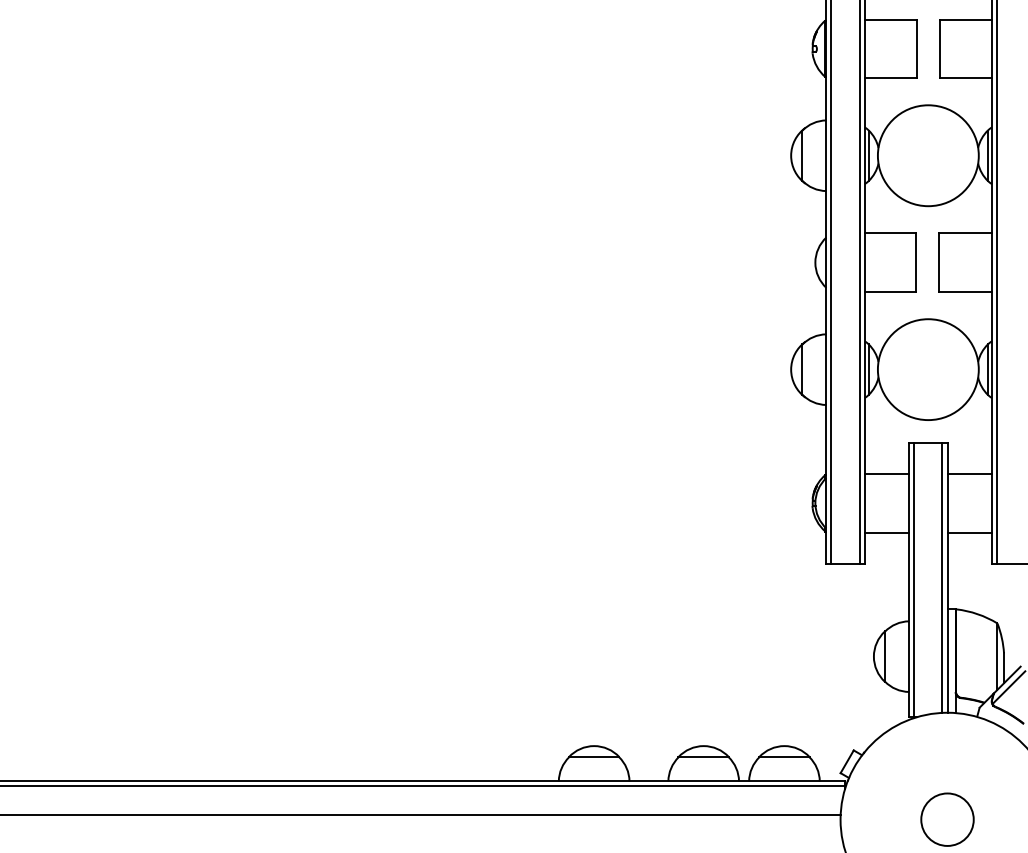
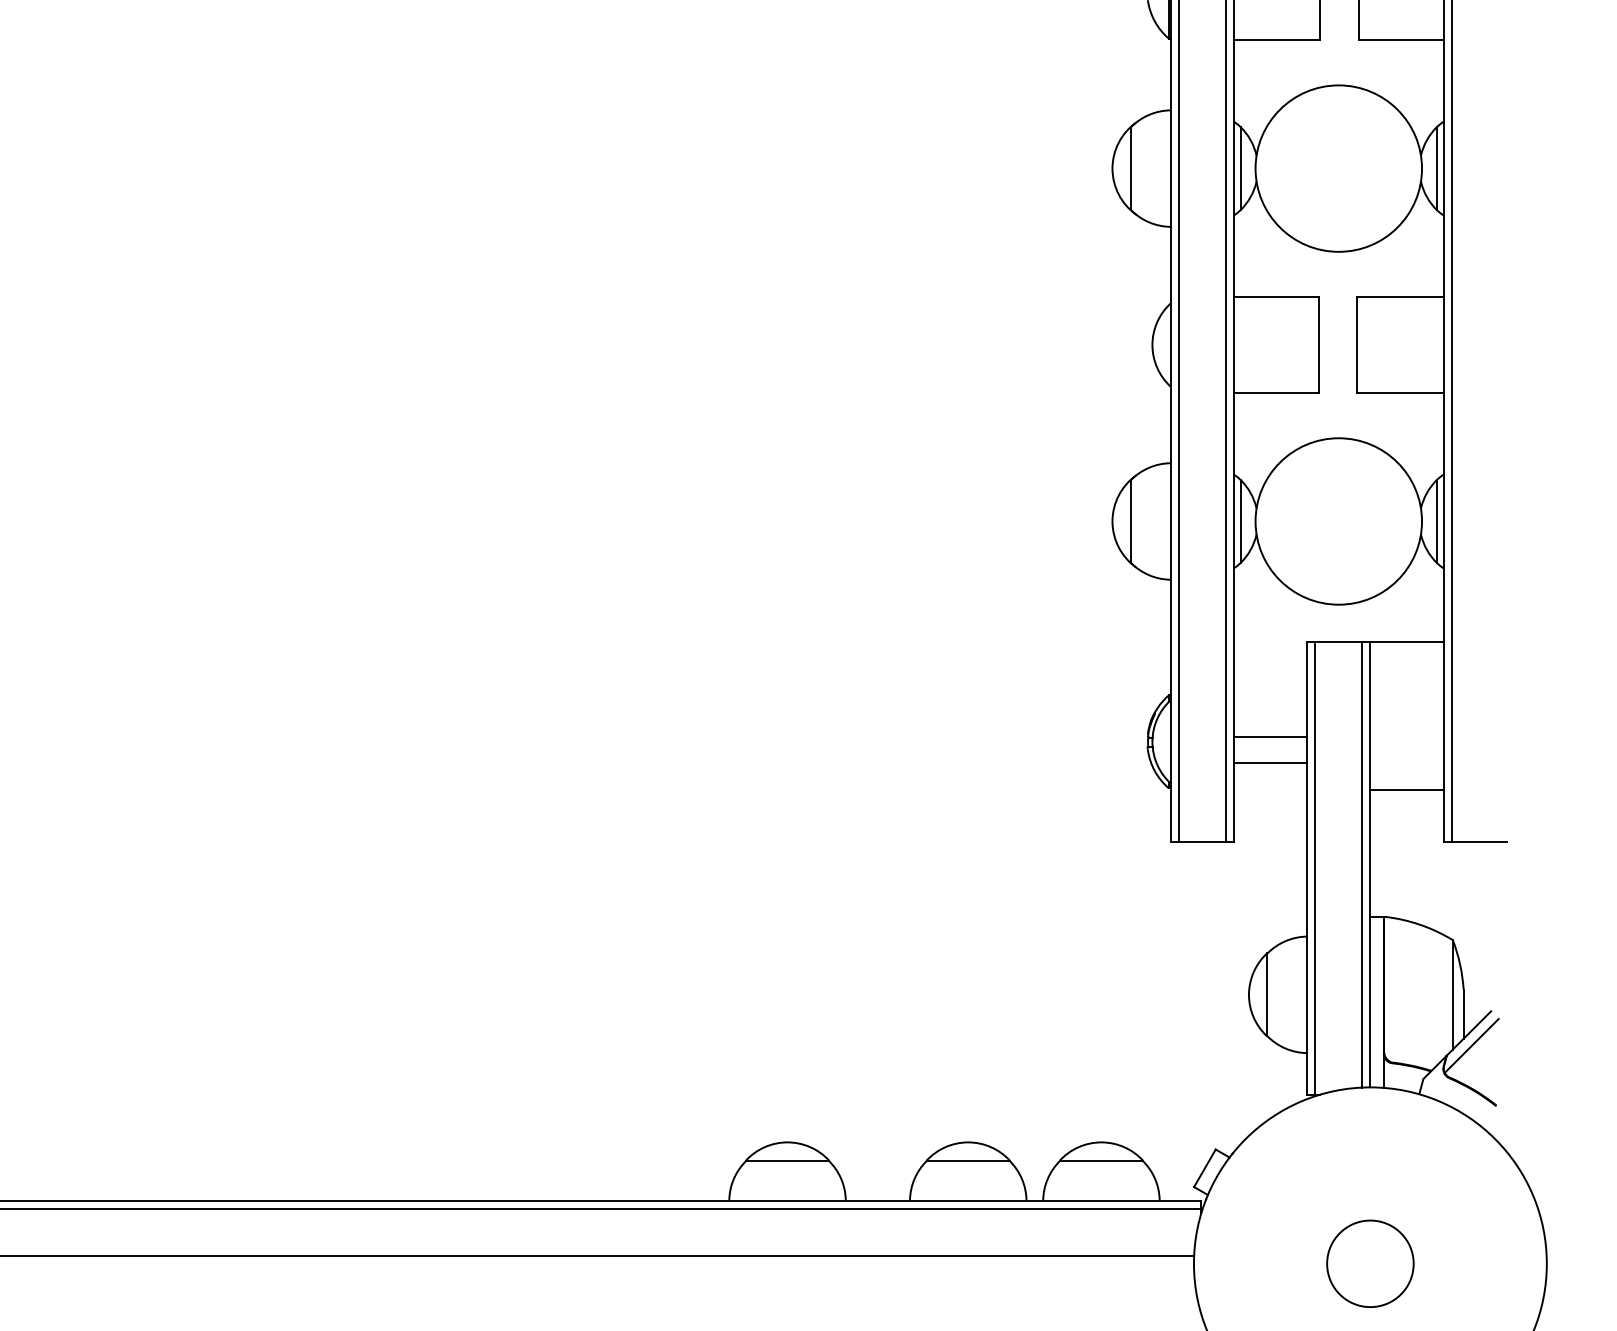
line: (886, 474) -> (1269, 763), moved
line: (969, 474) -> (1406, 643), moved
line: (886, 532) -> (1269, 737), moved

